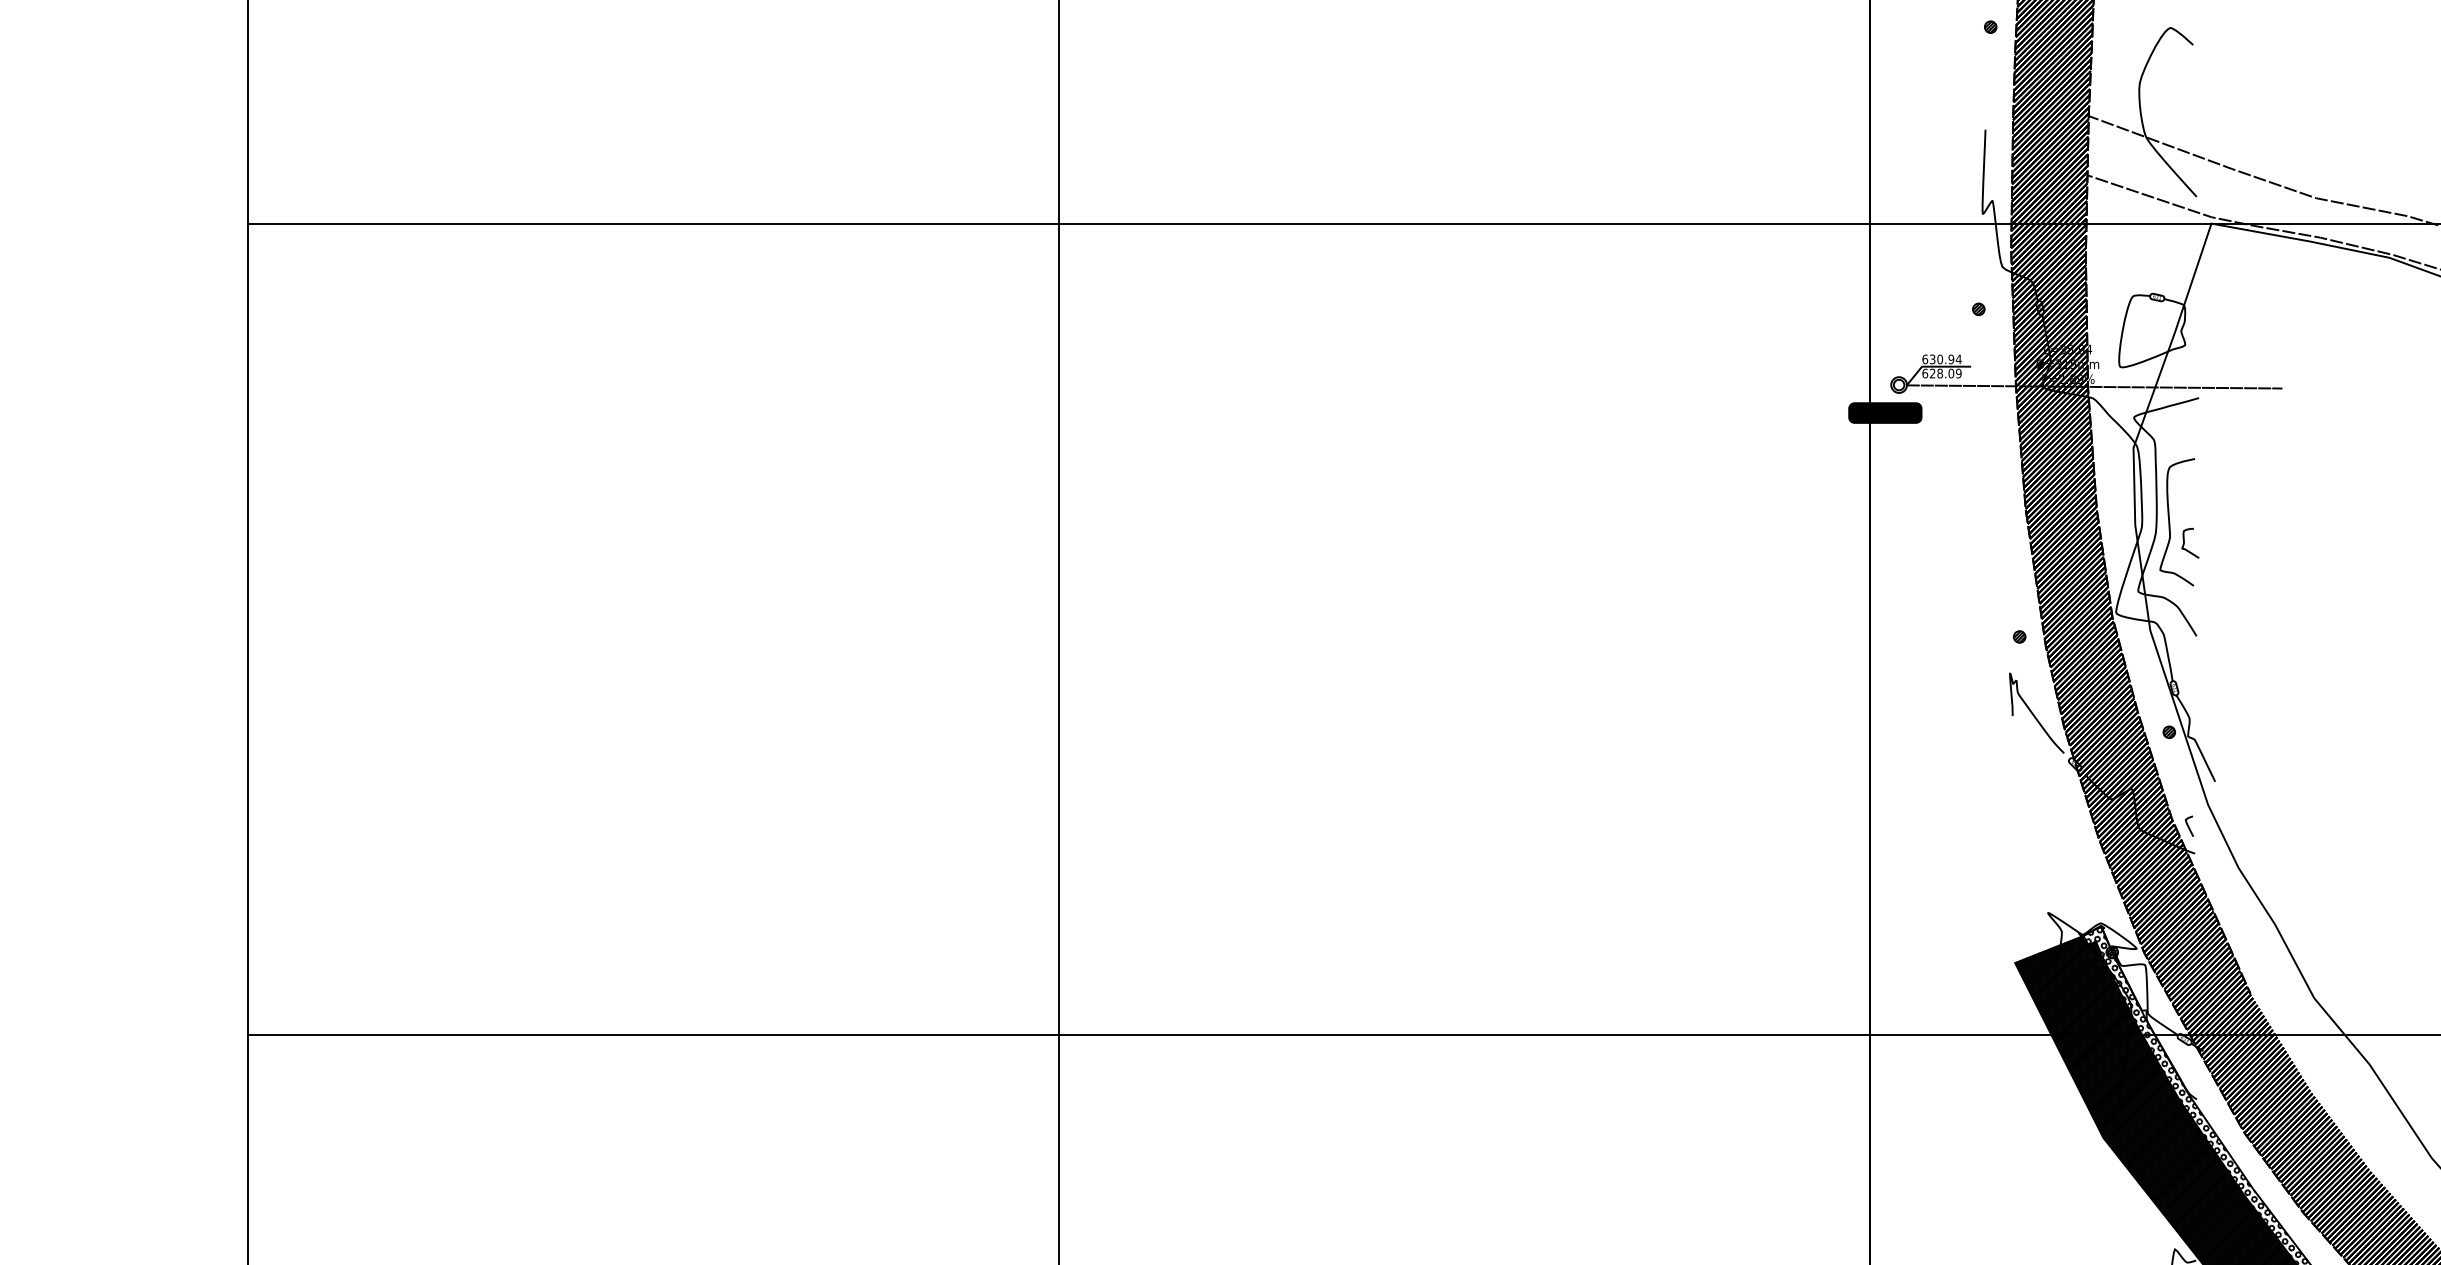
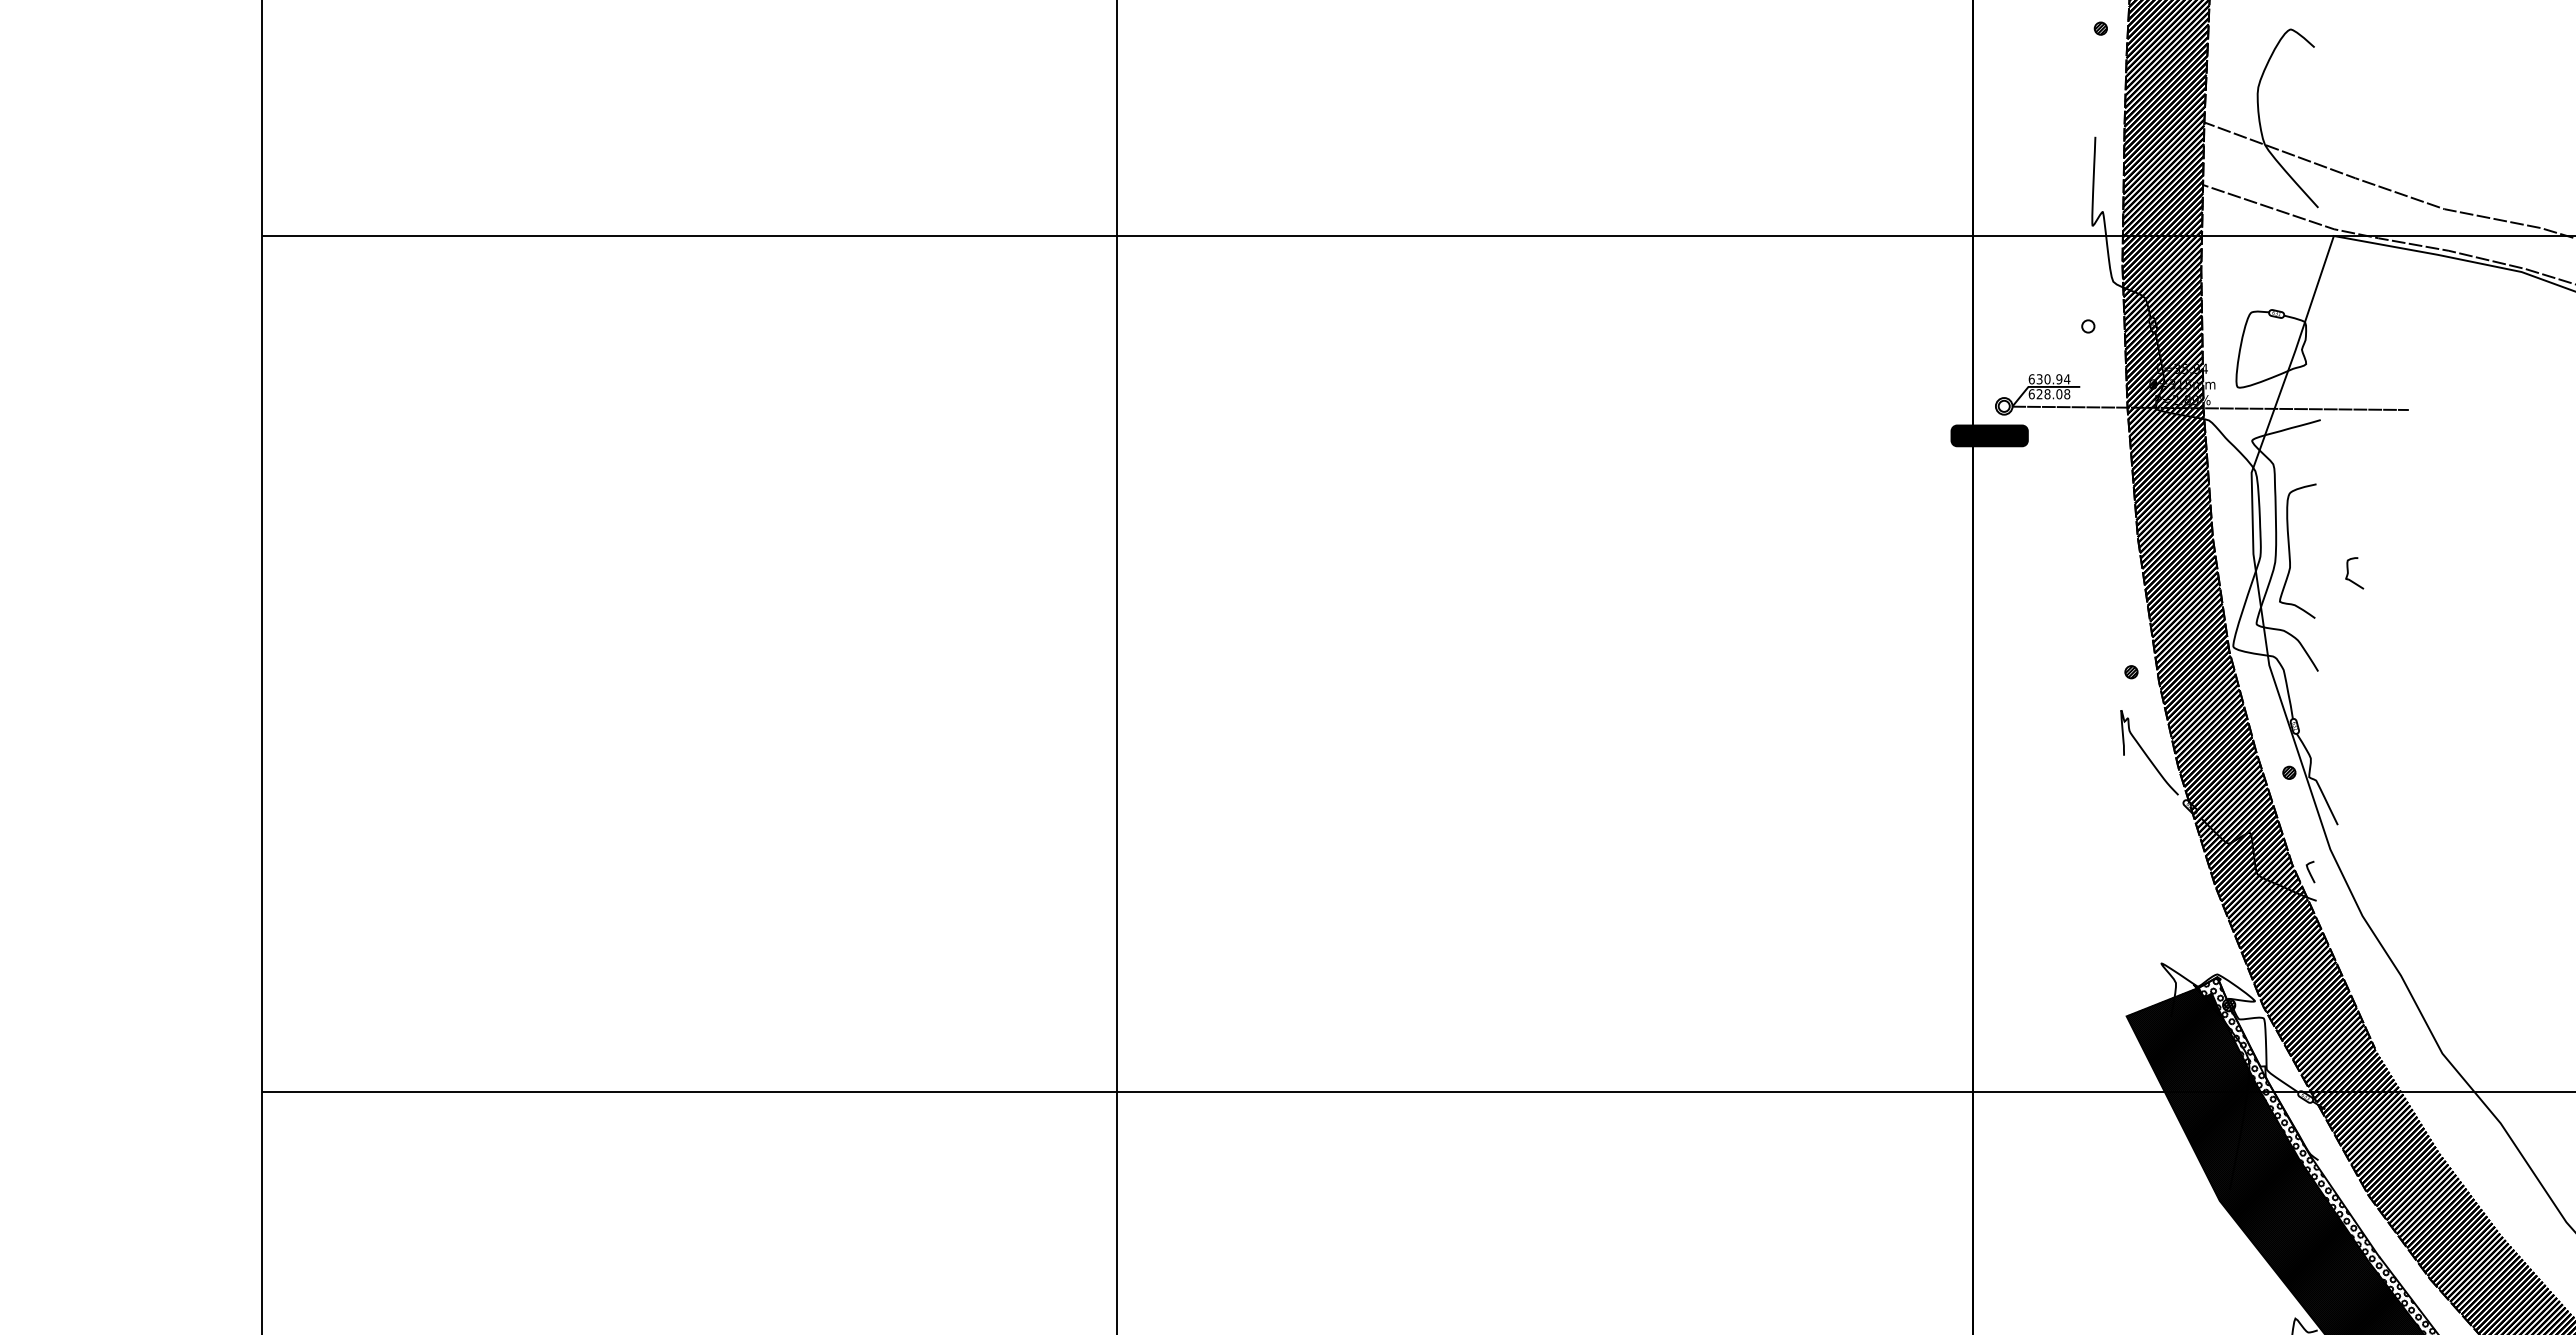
hatch: (1978, 309) -> (2088, 326), removed
text: (1959, 373) -> (2067, 394), 628.09 -> 628.08
curve: (2184, 543) -> (2348, 573), moved

